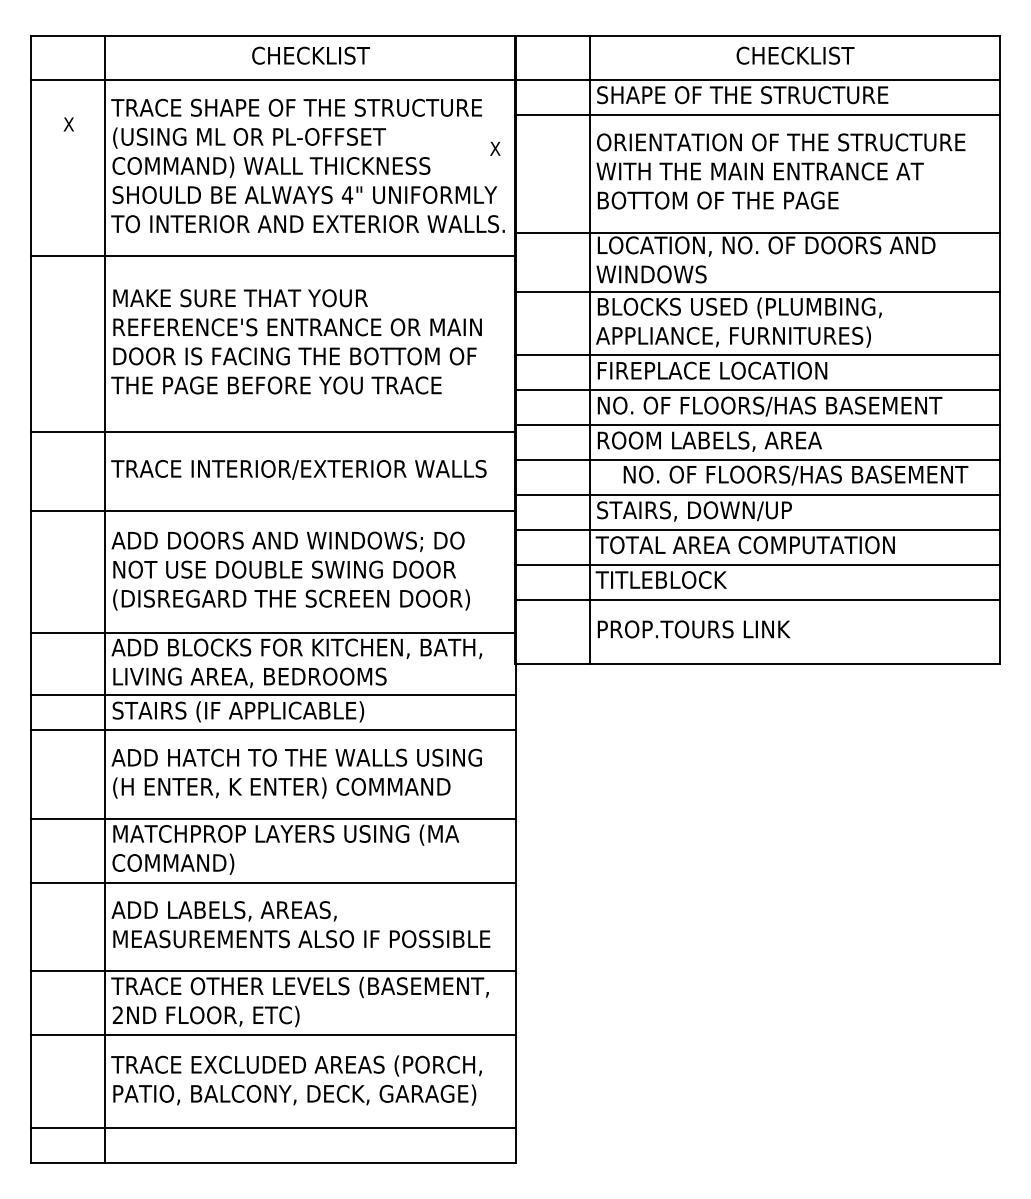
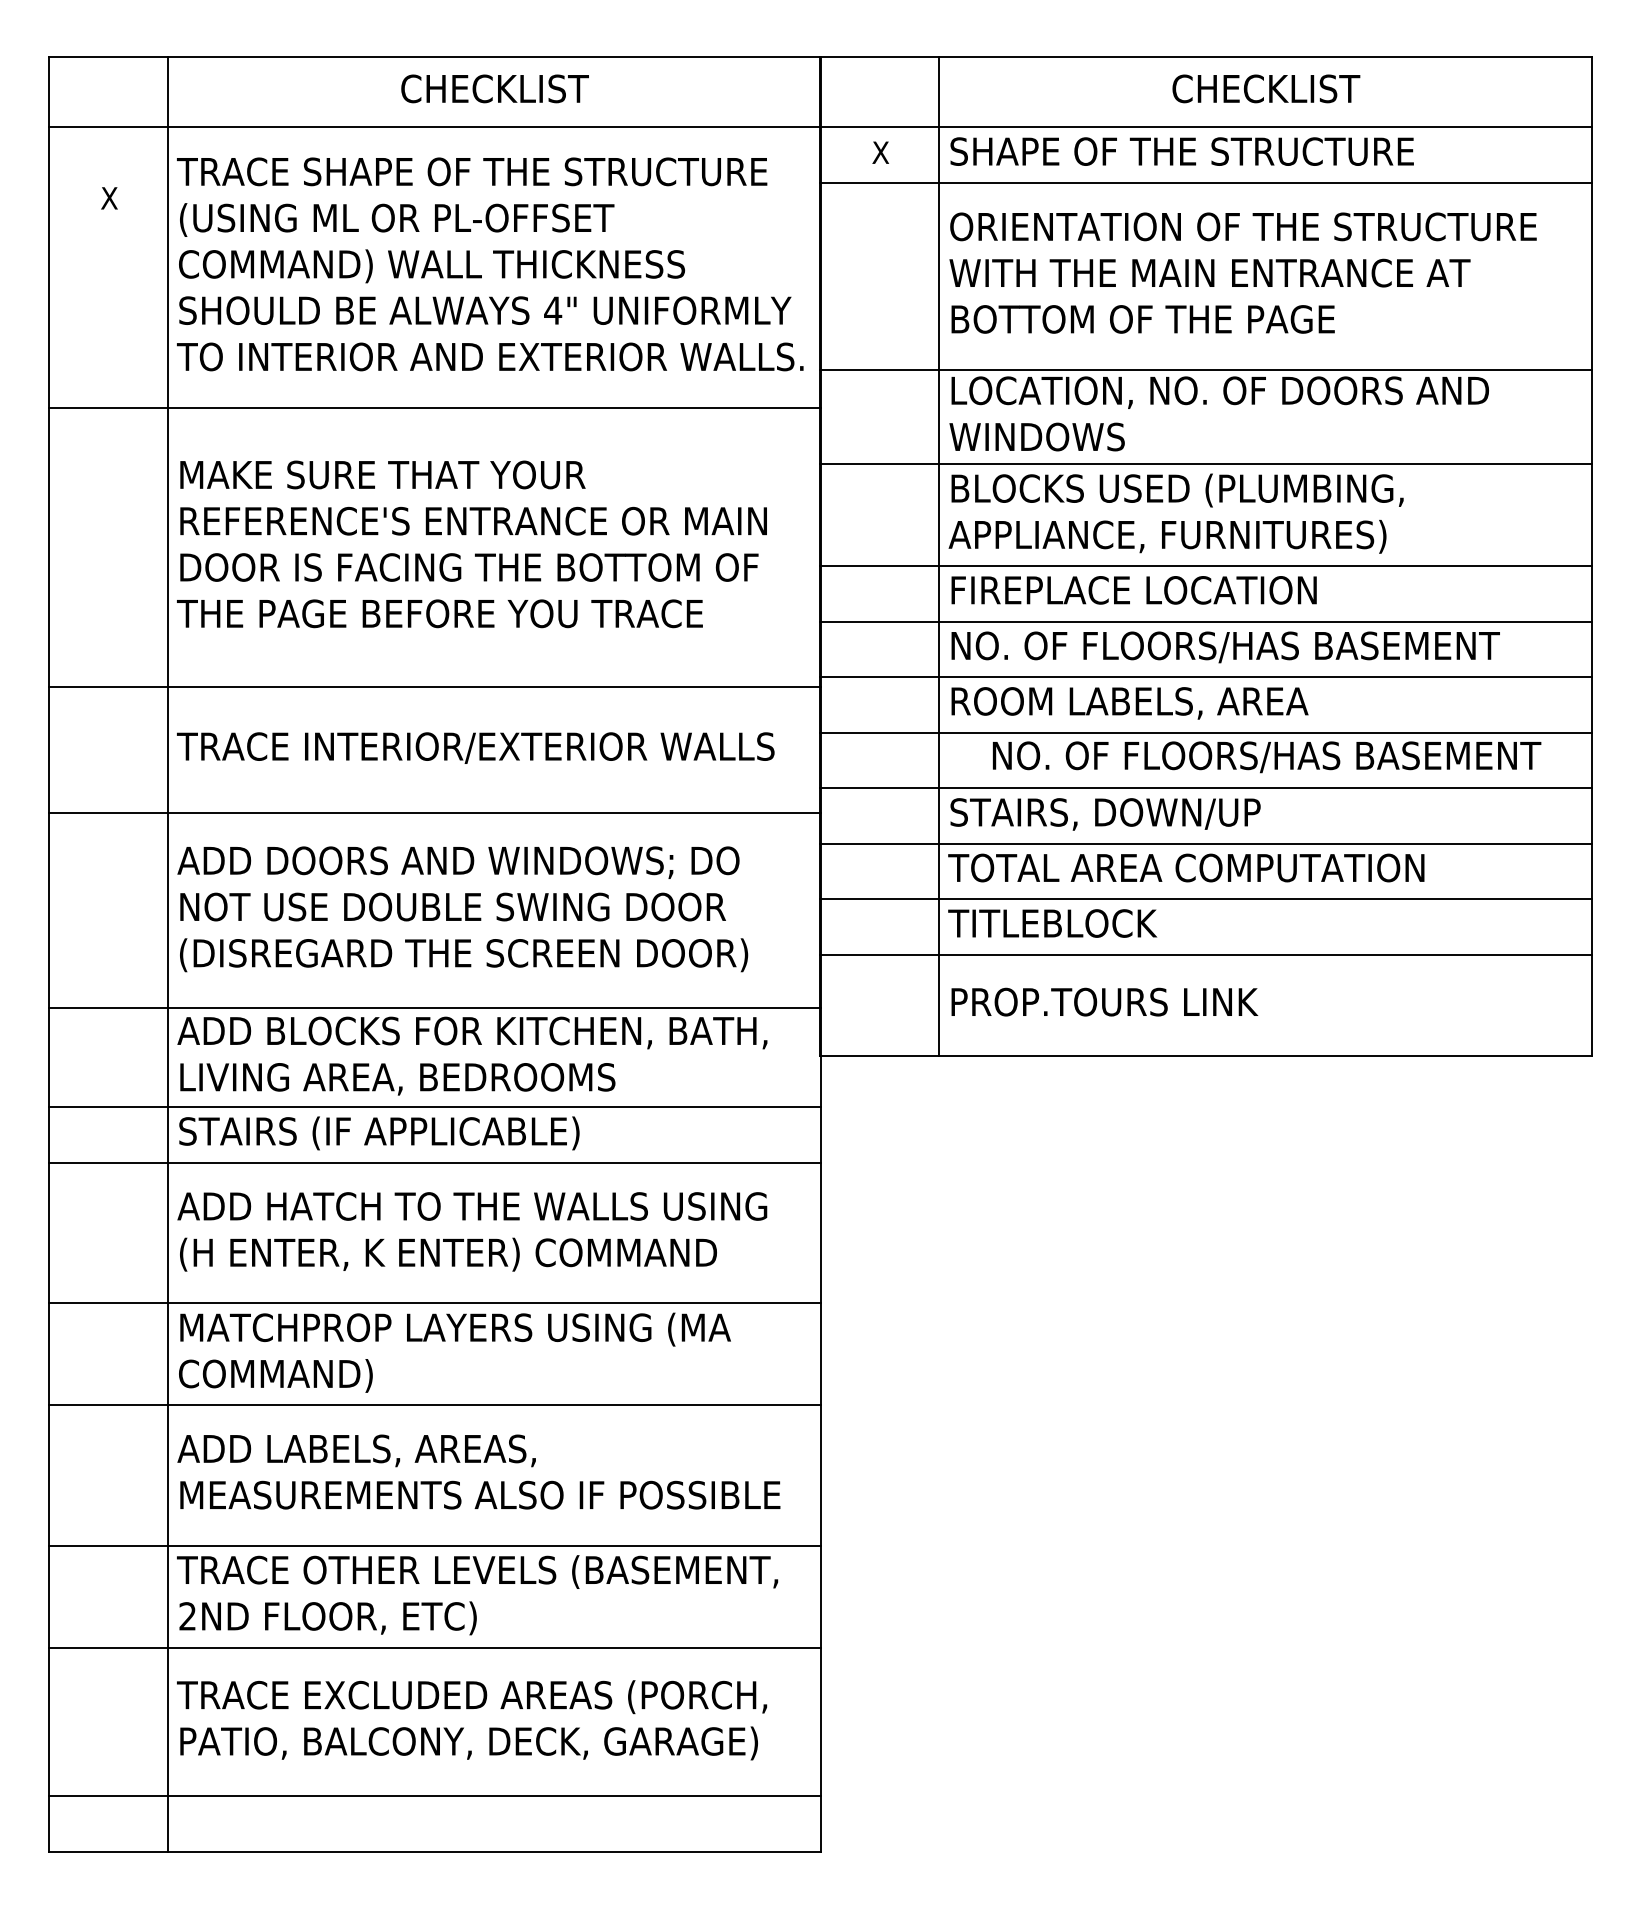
text: (495, 148) -> (880, 152), moved

